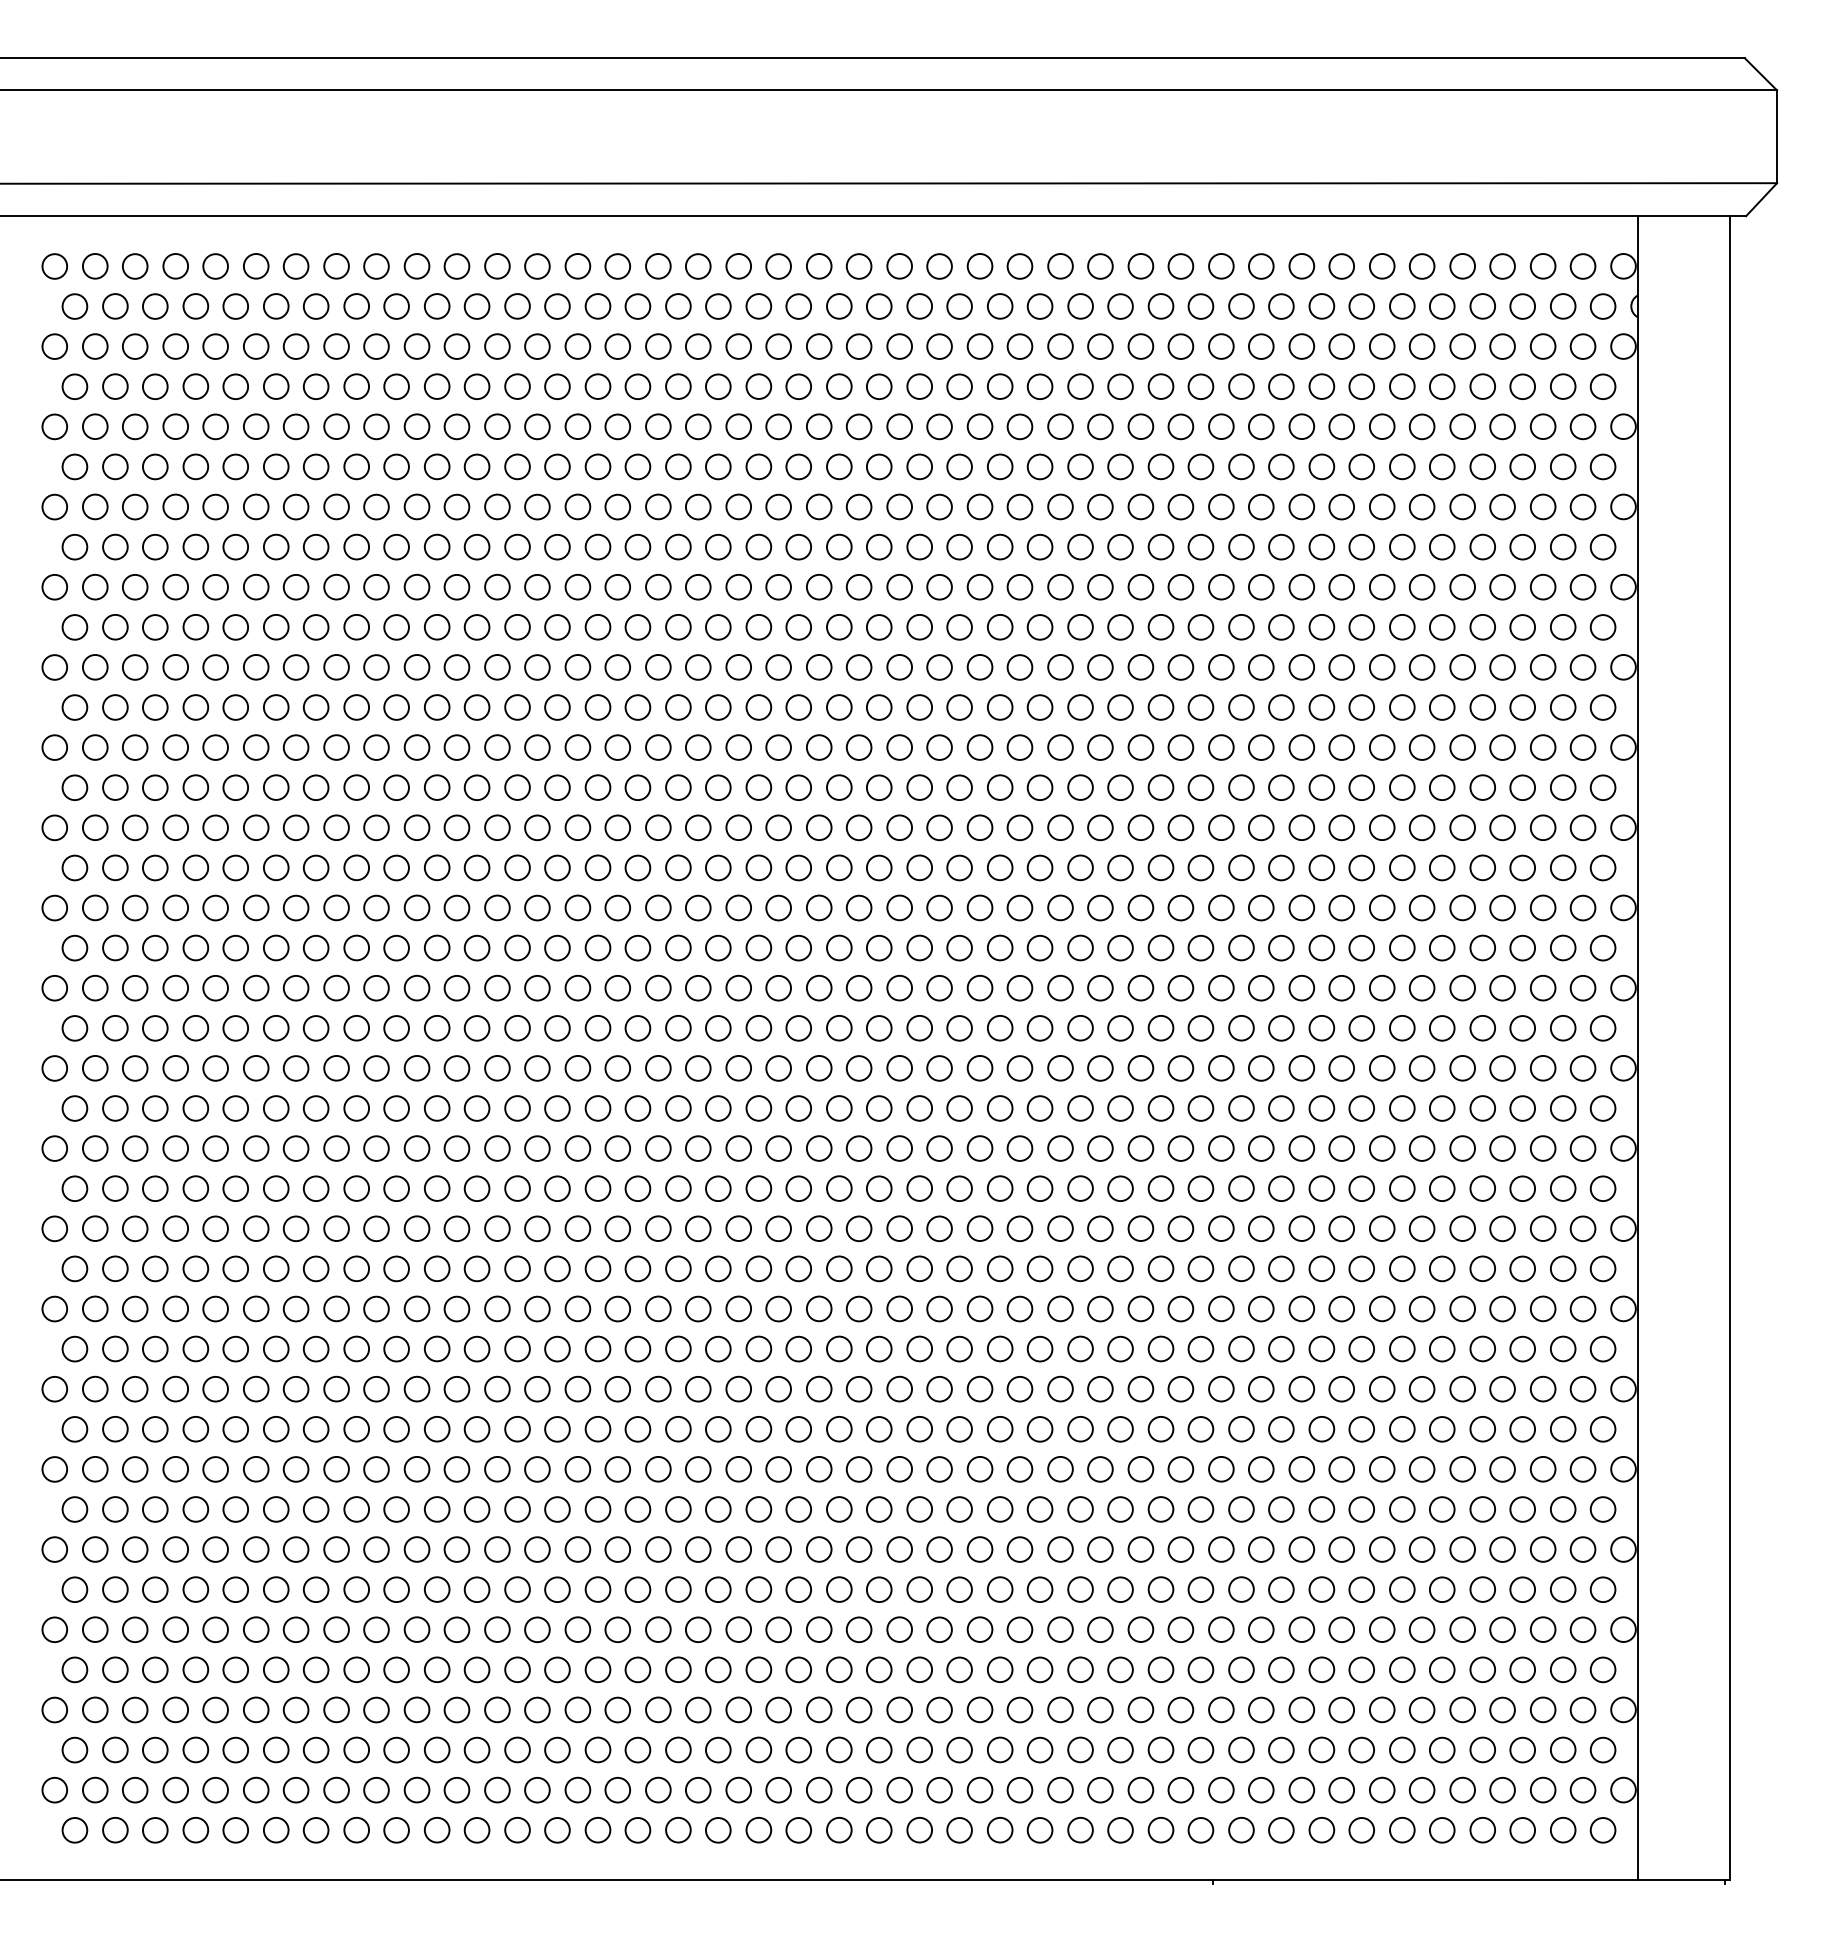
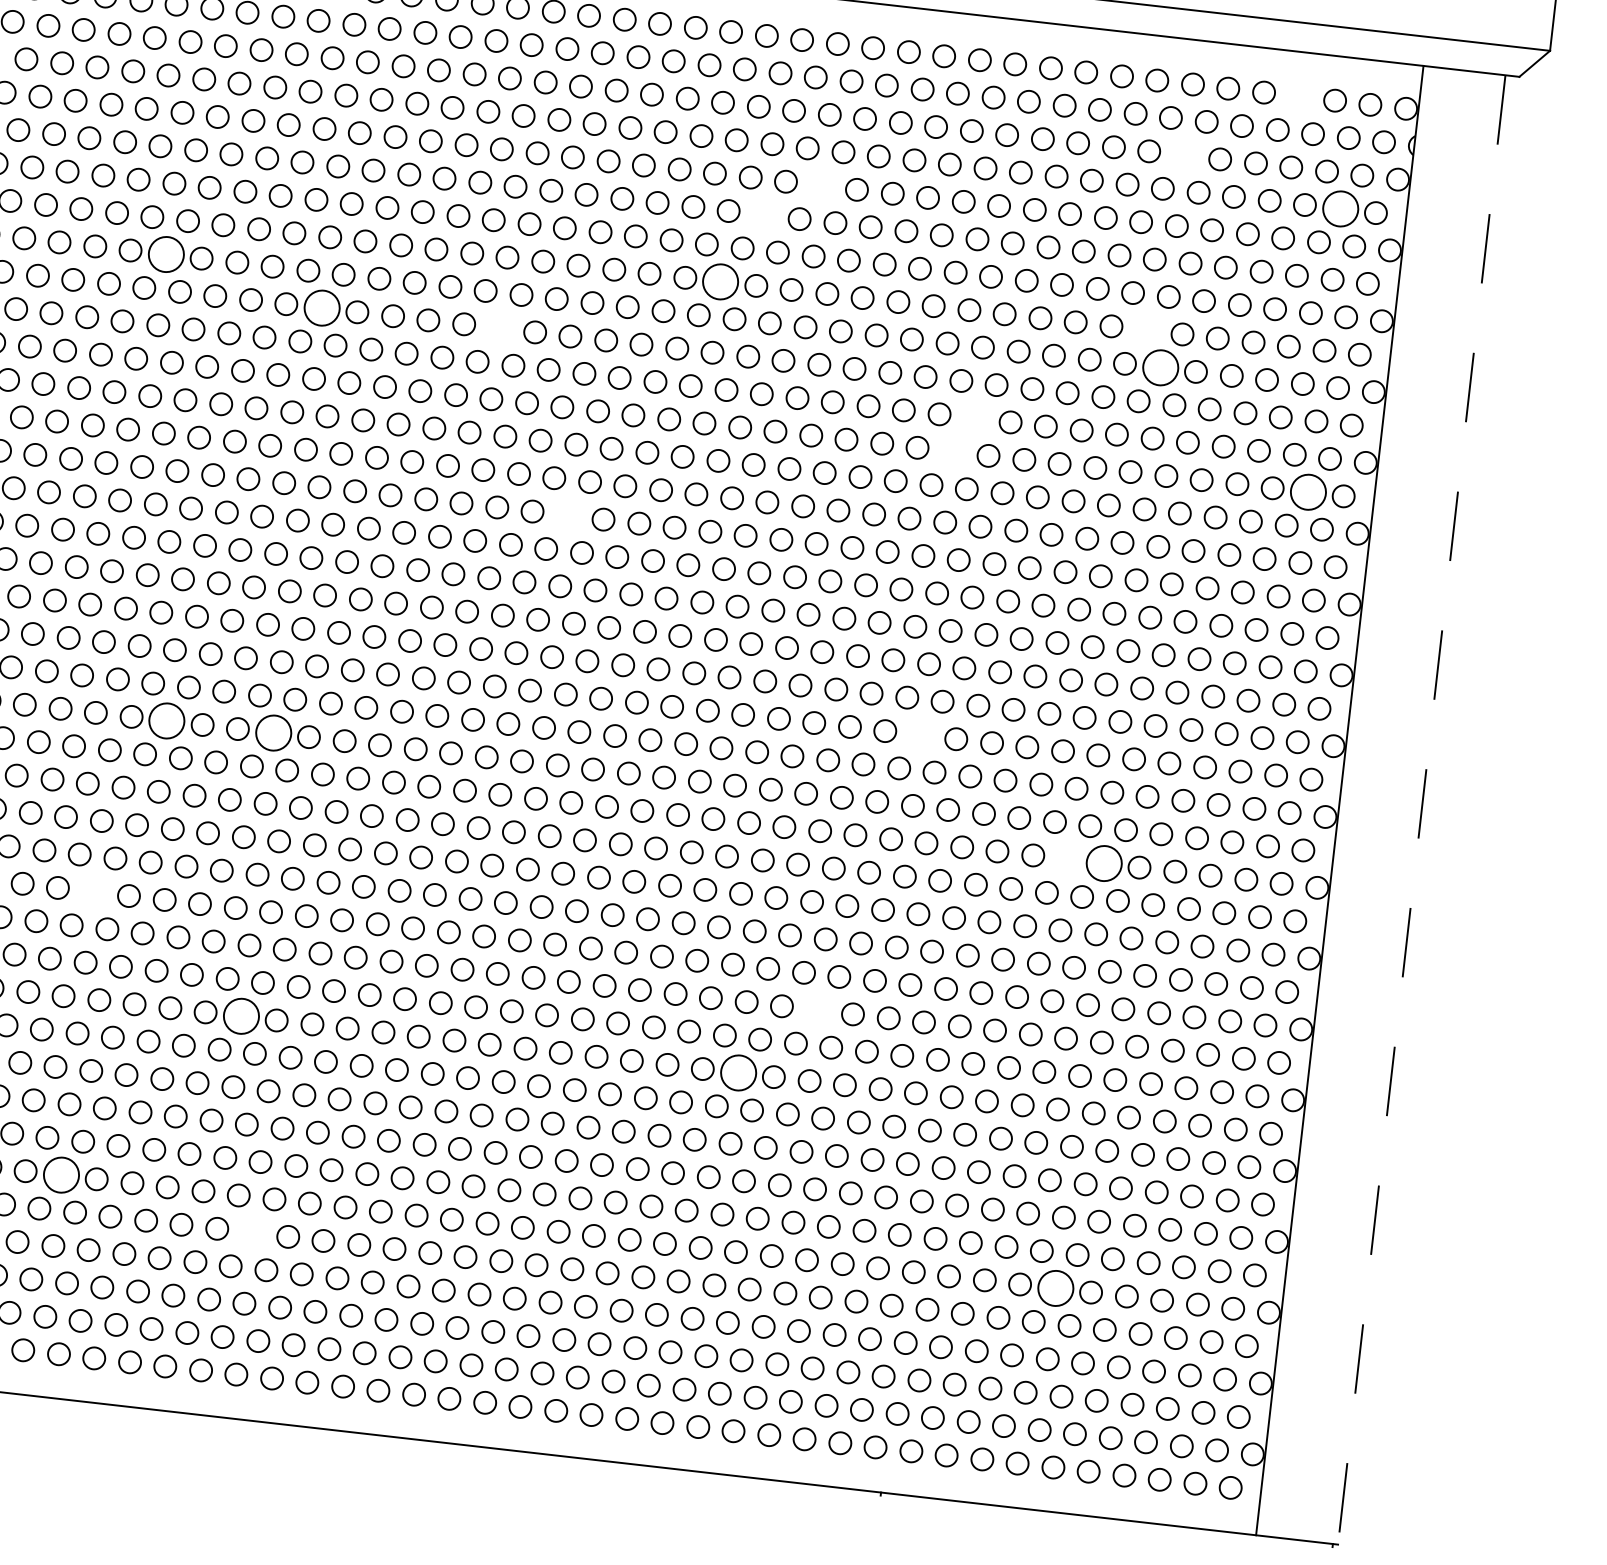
circle: (1502, 266) -> (1299, 96), removed
circle: (1382, 346) -> (1185, 155), removed
circle: (1562, 386) -> (1340, 208), size x1.6
circle: (979, 426) -> (821, 185), removed
circle: (919, 466) -> (764, 214), removed
circle: (878, 546) -> (720, 281), size x1.6
circle: (1361, 547) -> (1146, 330), removed
circle: (255, 586) -> (165, 253), size x1.6
circle: (1381, 586) -> (1160, 367), size x1.6
circle: (436, 626) -> (321, 307), size x1.6
circle: (637, 627) -> (499, 328), removed
circle: (1180, 667) -> (974, 418), removed
circle: (1160, 707) -> (952, 451), removed
circle: (1562, 707) -> (1307, 492), size x1.6
circle: (738, 827) -> (568, 515), removed
circle: (1160, 1028) -> (920, 735), removed
line: (1730, 1048) -> (1421, 810), solid -> dashed
circle: (315, 1108) -> (166, 720), size x1.6
circle: (436, 1108) -> (273, 733), size x1.6
circle: (1341, 1148) -> (1068, 859), removed
circle: (1381, 1148) -> (1103, 863), size x1.6
circle: (256, 1308) -> (94, 891), removed
circle: (1080, 1348) -> (817, 1009), removed
circle: (436, 1428) -> (240, 1015), size x1.6
circle: (999, 1428) -> (738, 1072), size x1.6
circle: (255, 1629) -> (60, 1174), size x1.6
circle: (1381, 1629) -> (1055, 1288), size x1.6
circle: (476, 1669) -> (252, 1232), removed

